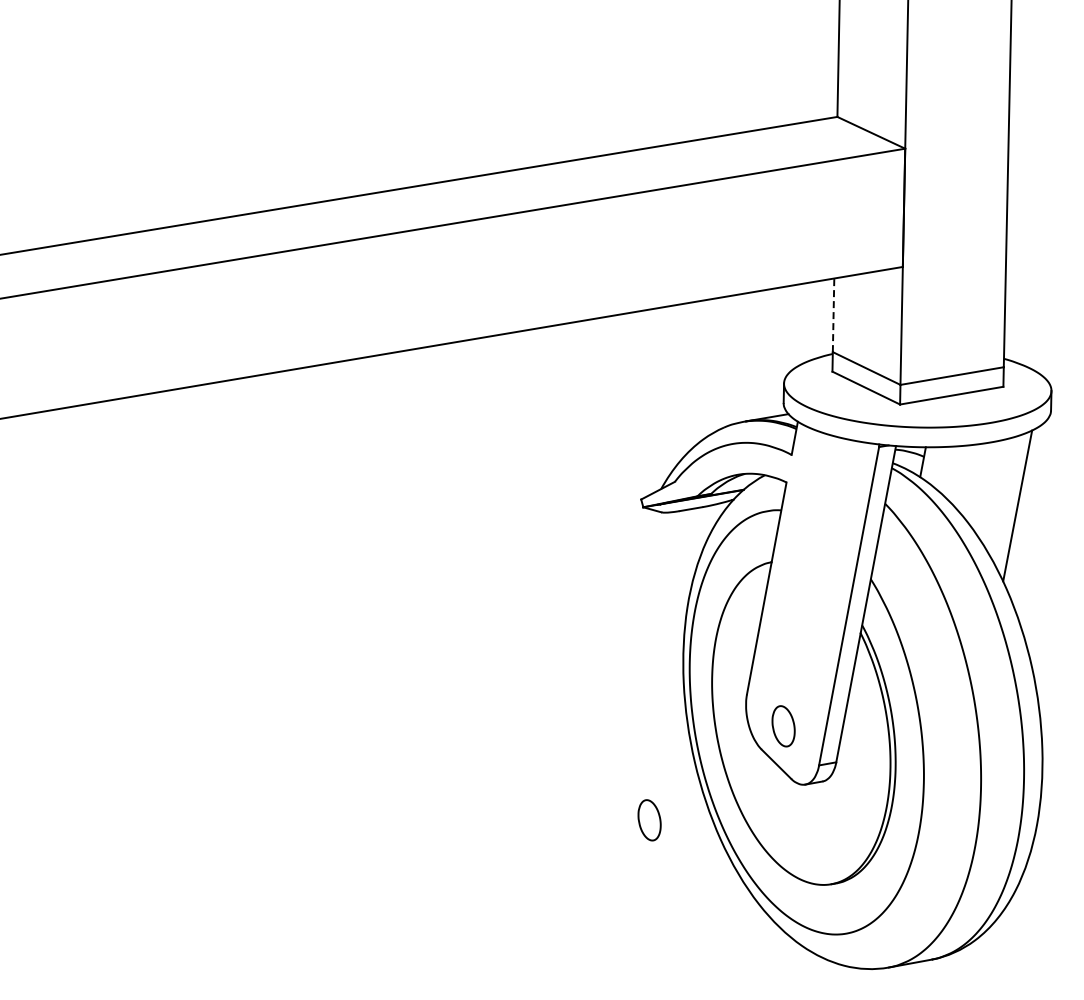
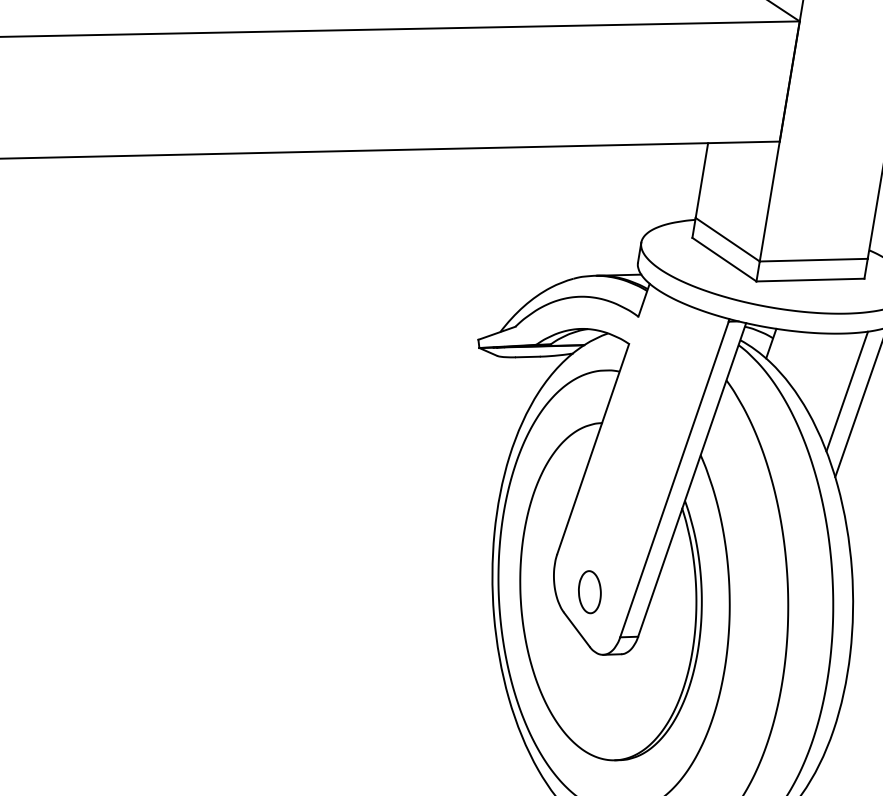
line: (833, 315) -> (701, 180), dashed -> solid
line: (1002, 497) -> (847, 391), added
part: (649, 820) -> (439, 668), removed

